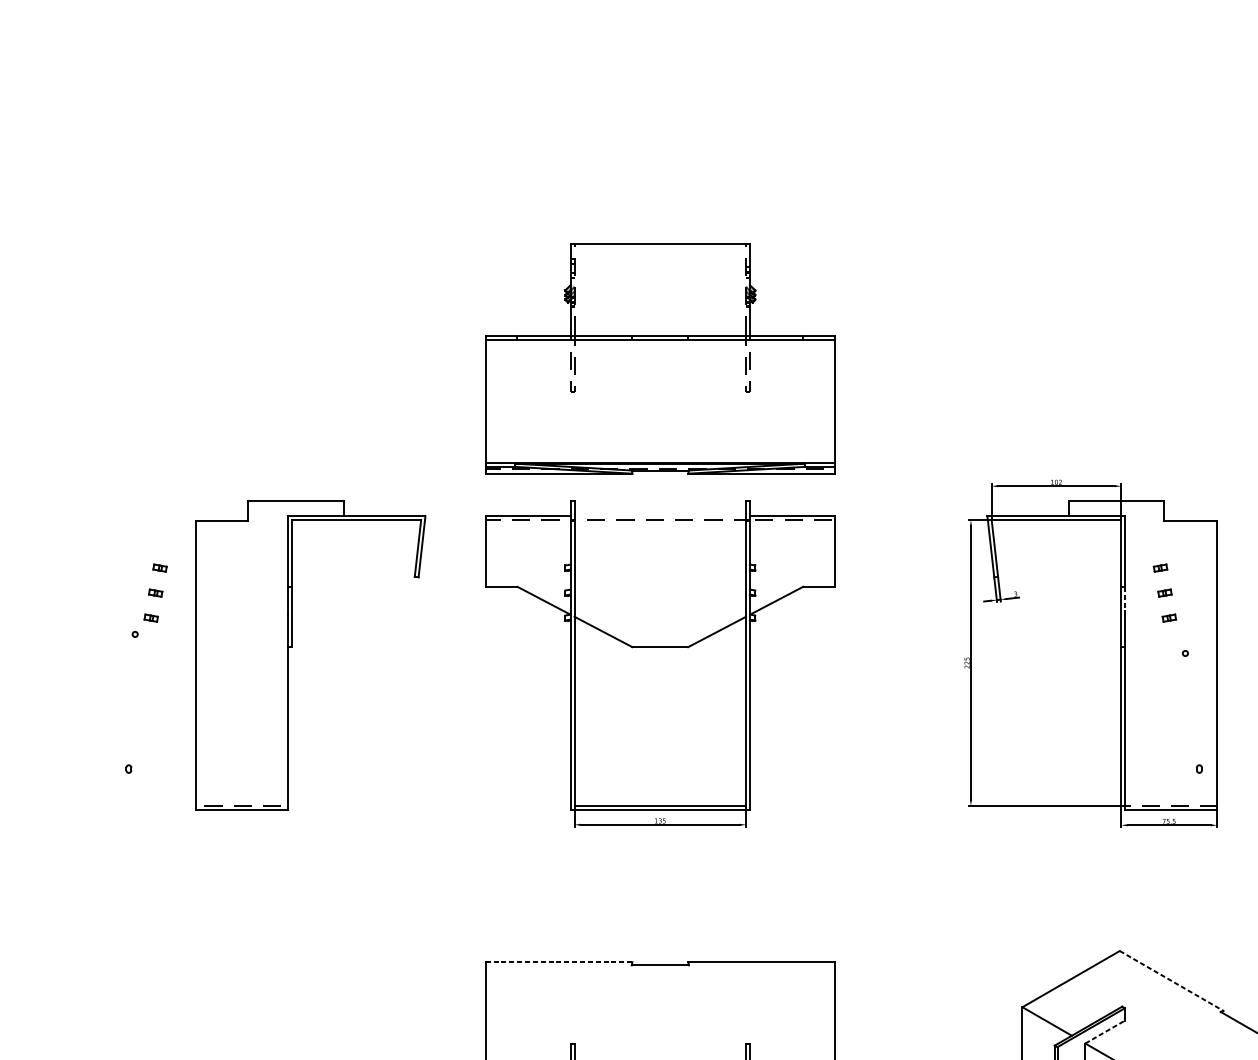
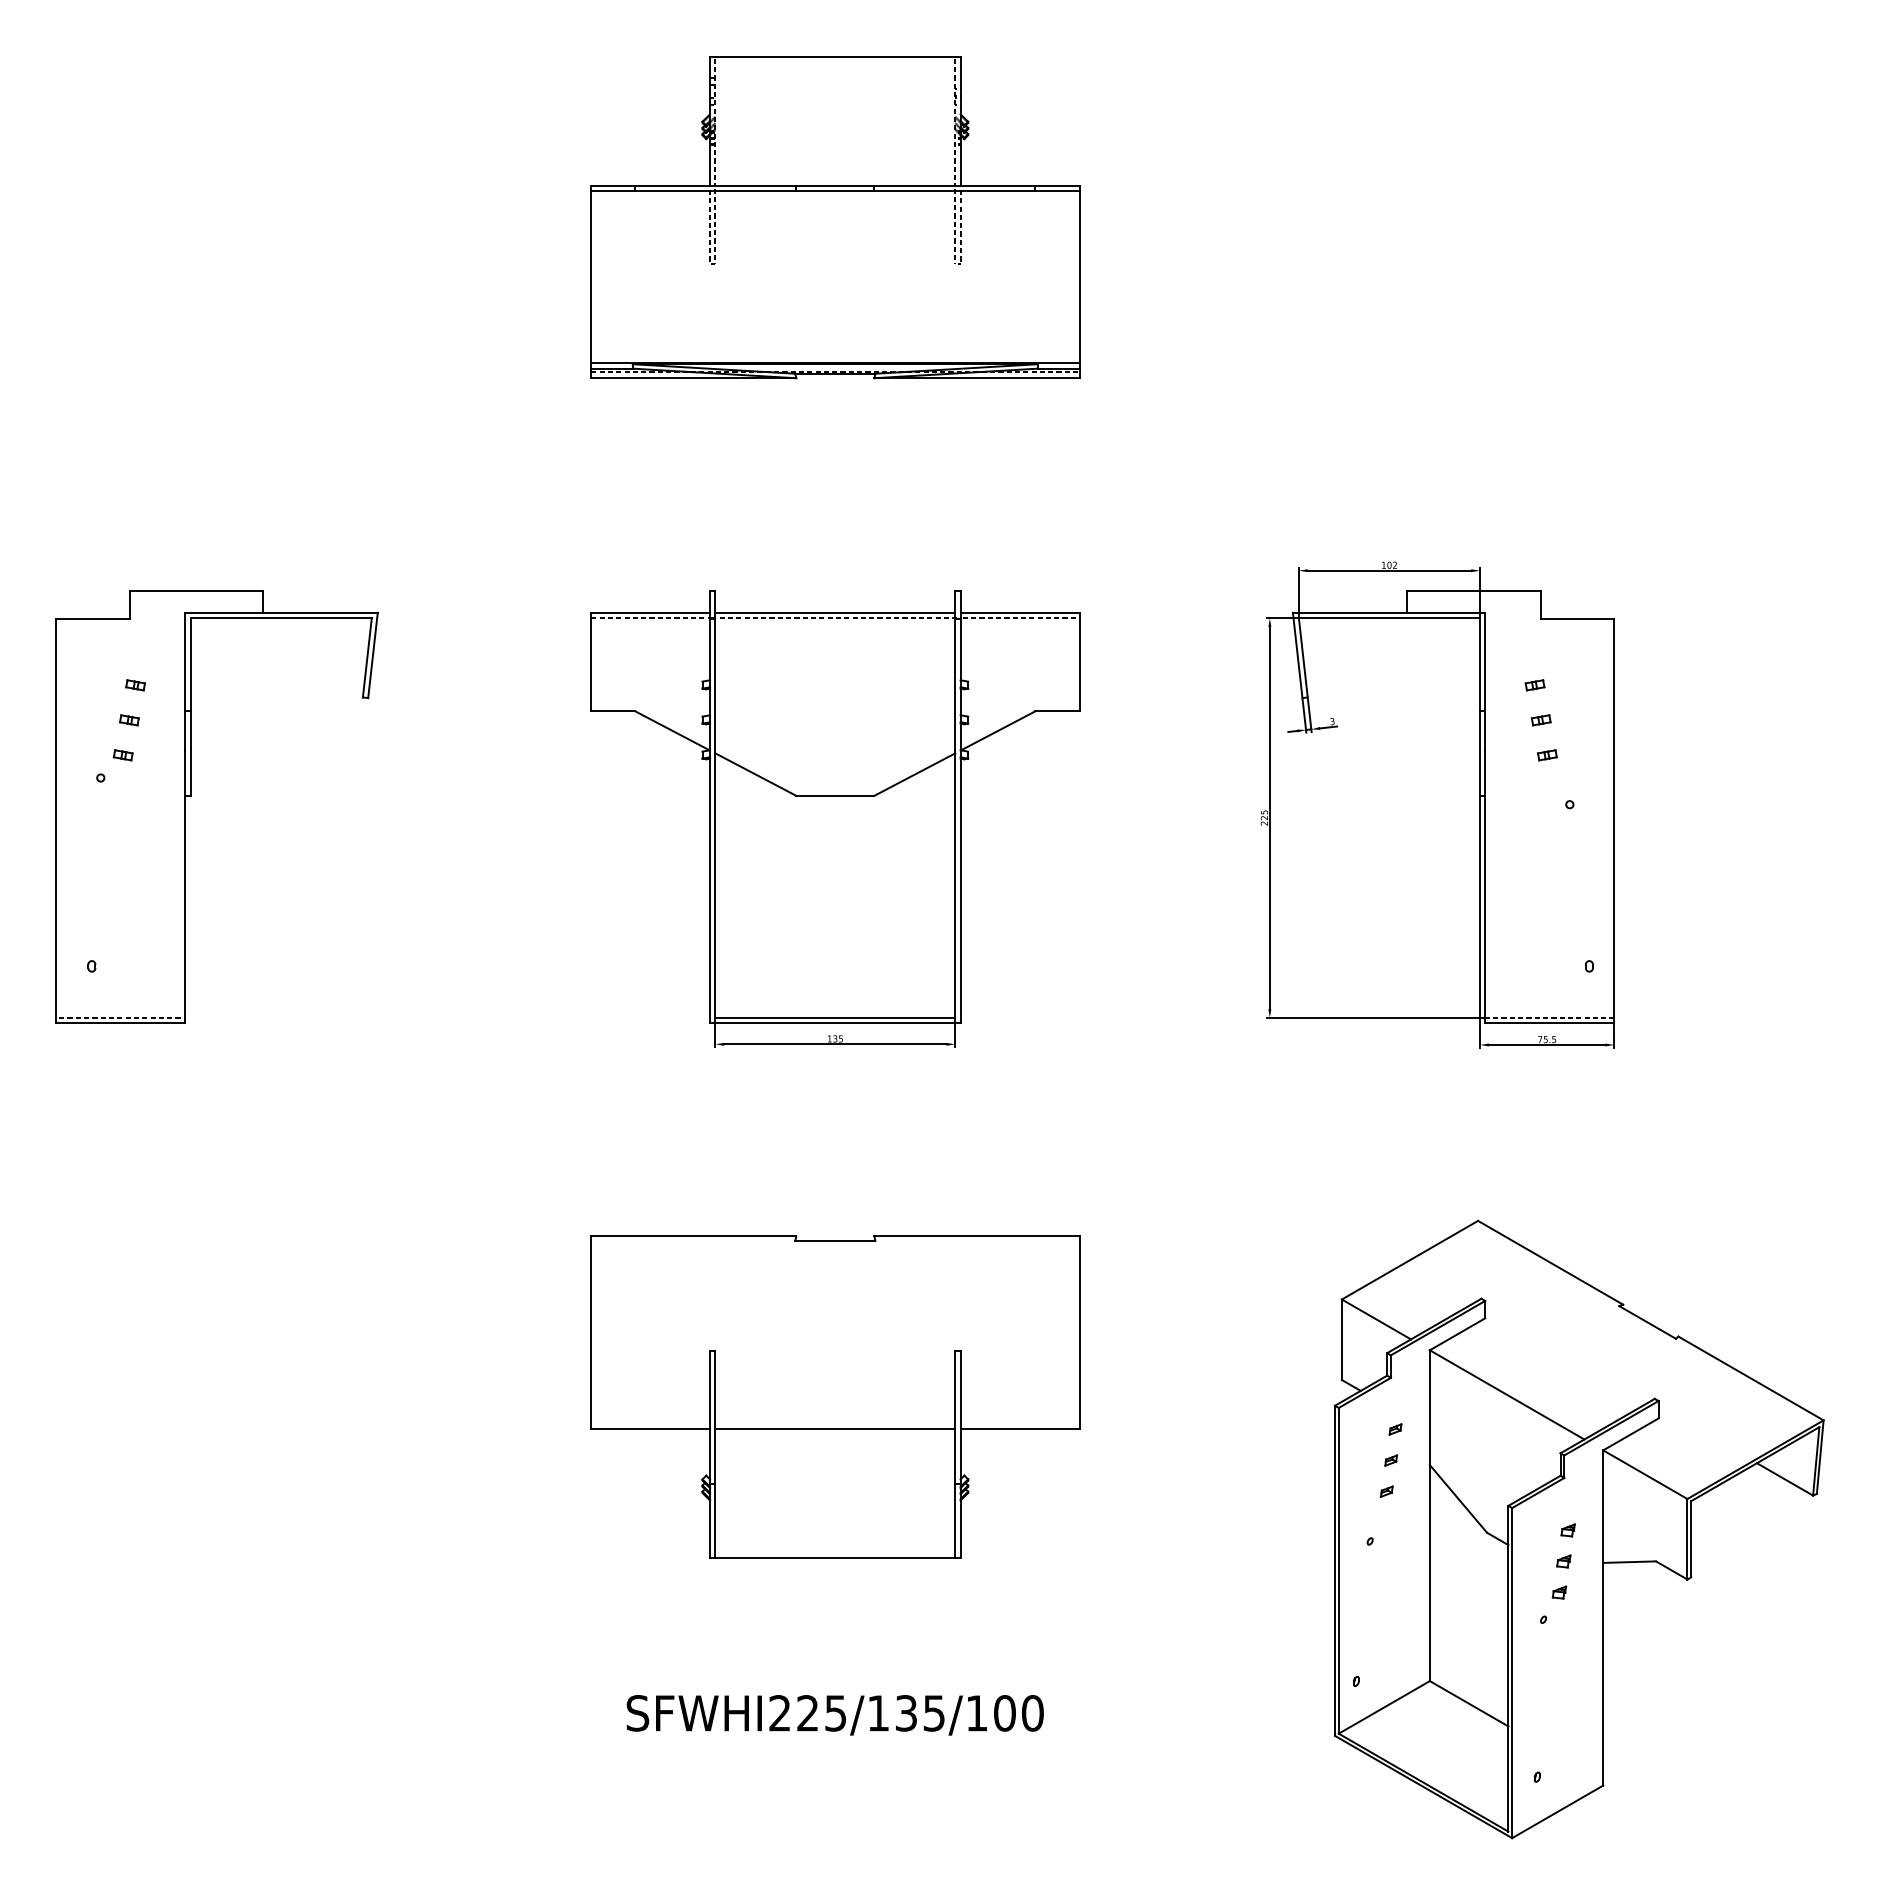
part: (660, 358) -> (835, 217), moved
line: (660, 516) -> (835, 612), added
line: (1125, 600) -> (1485, 730), dashed -> solid
part: (292, 647) -> (191, 796), moved
line: (558, 962) -> (693, 1236), dashed -> solid
line: (1171, 980) -> (1550, 1262), dashed -> solid
line: (1105, 1032) -> (1457, 1334), dashed -> solid

